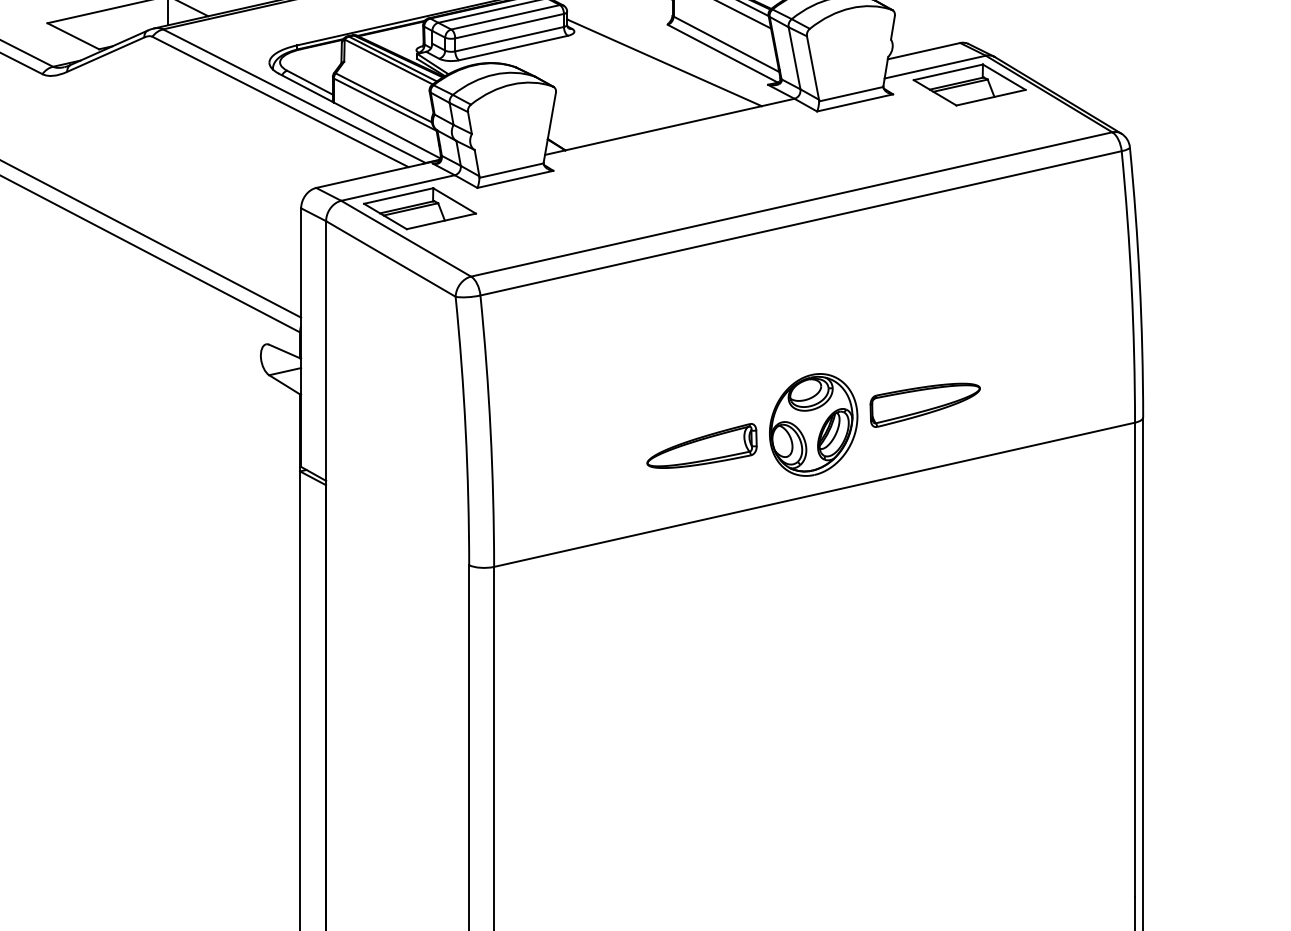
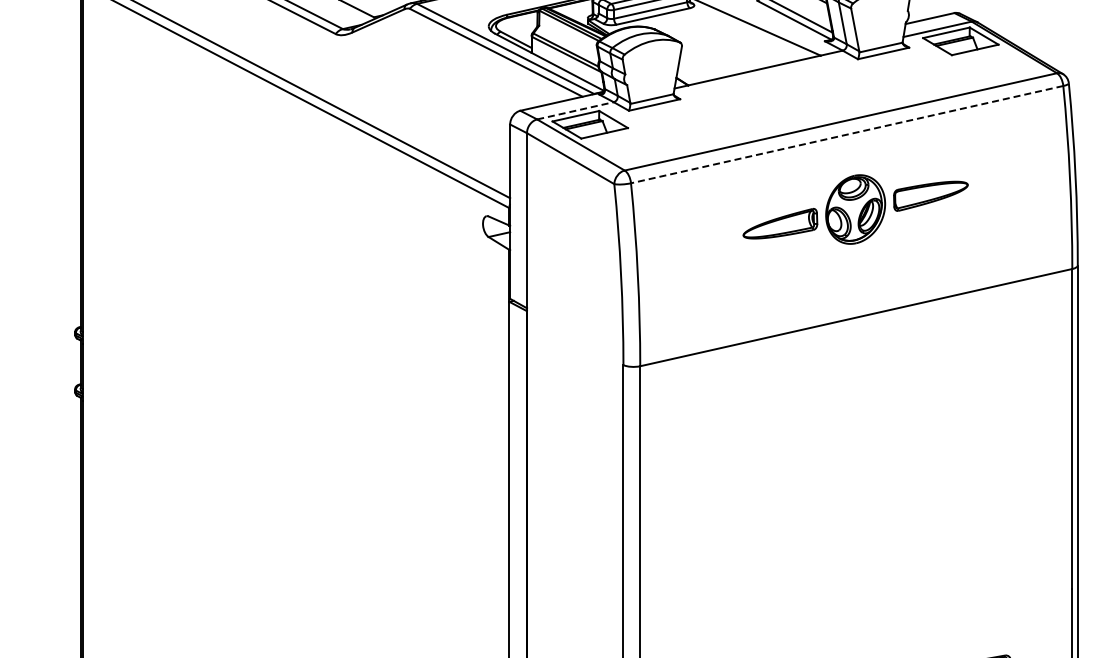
line: (398, 187) -> (575, 110), solid -> dashed
line: (801, 223) -> (847, 134), solid -> dashed
part: (813, 424) -> (855, 209), moved

